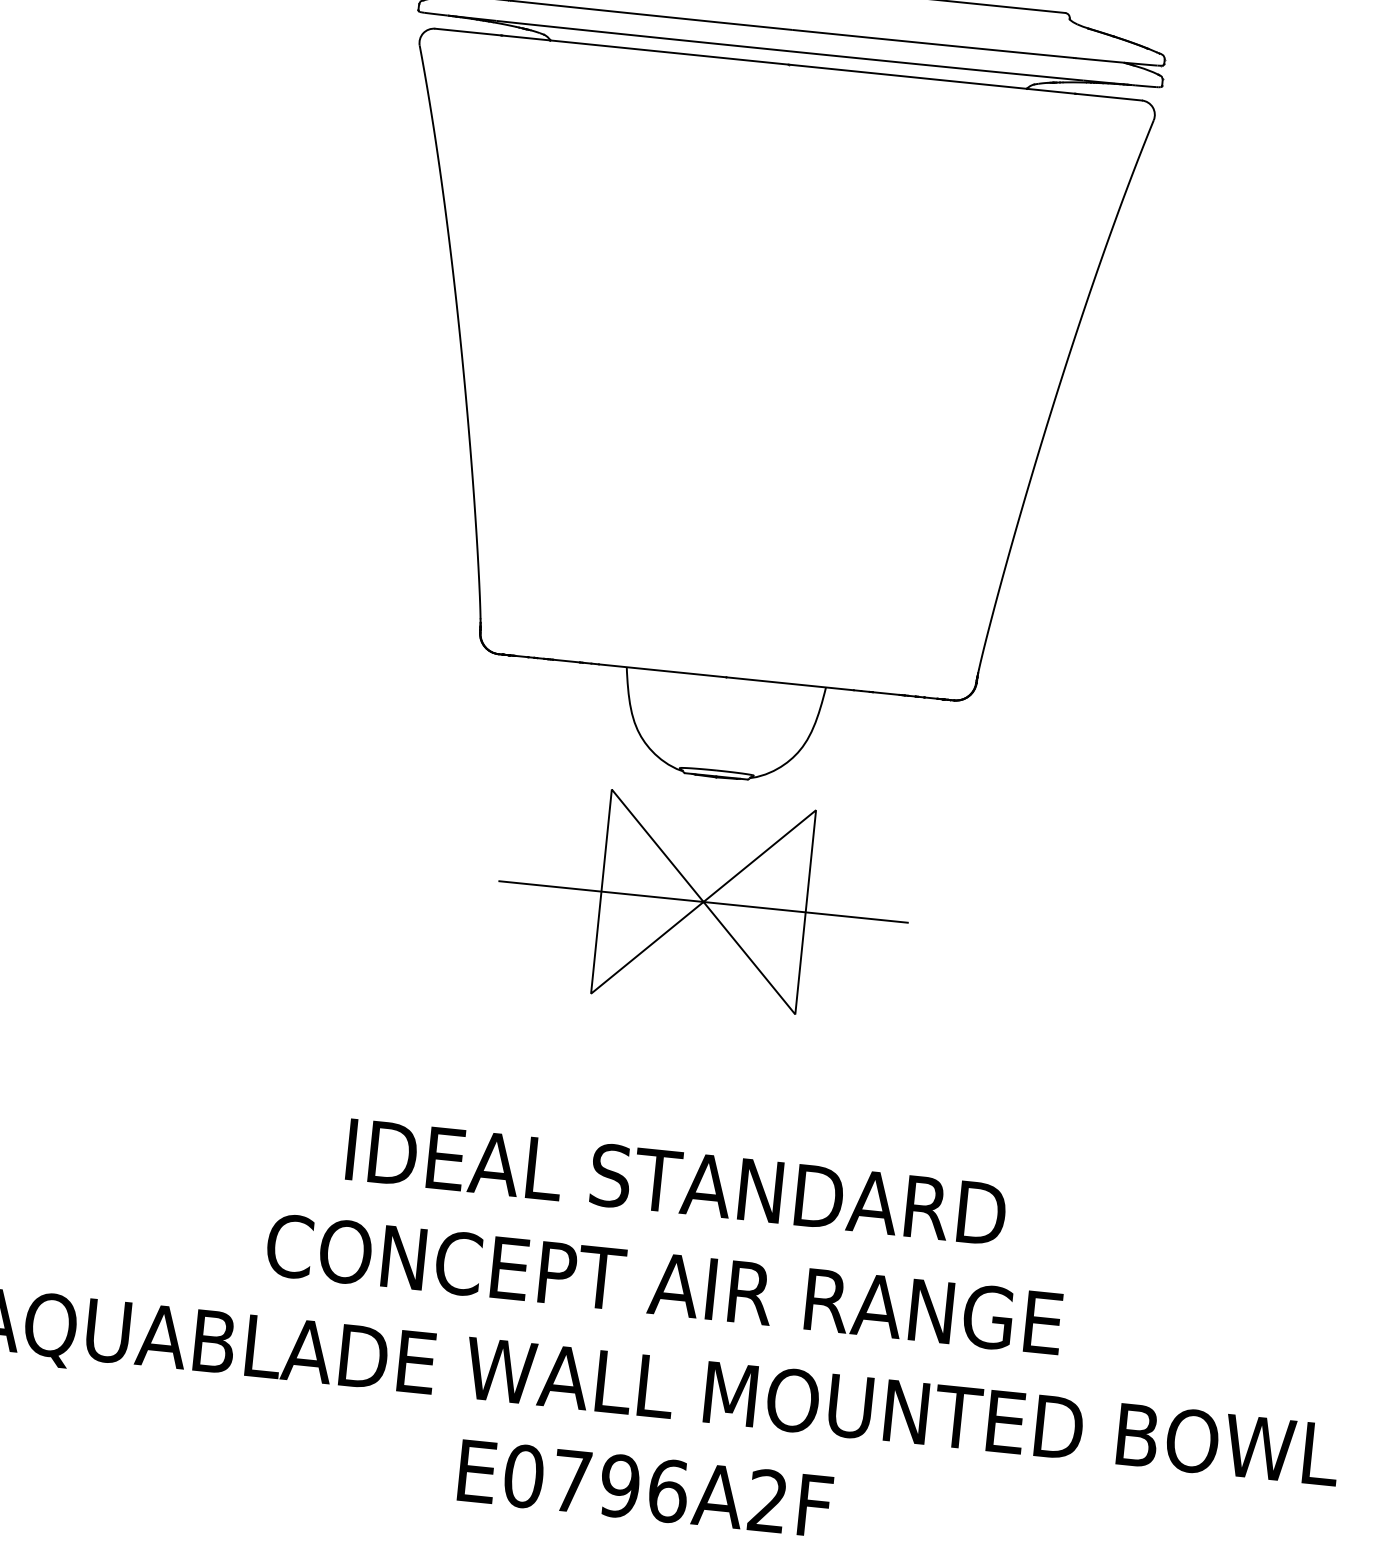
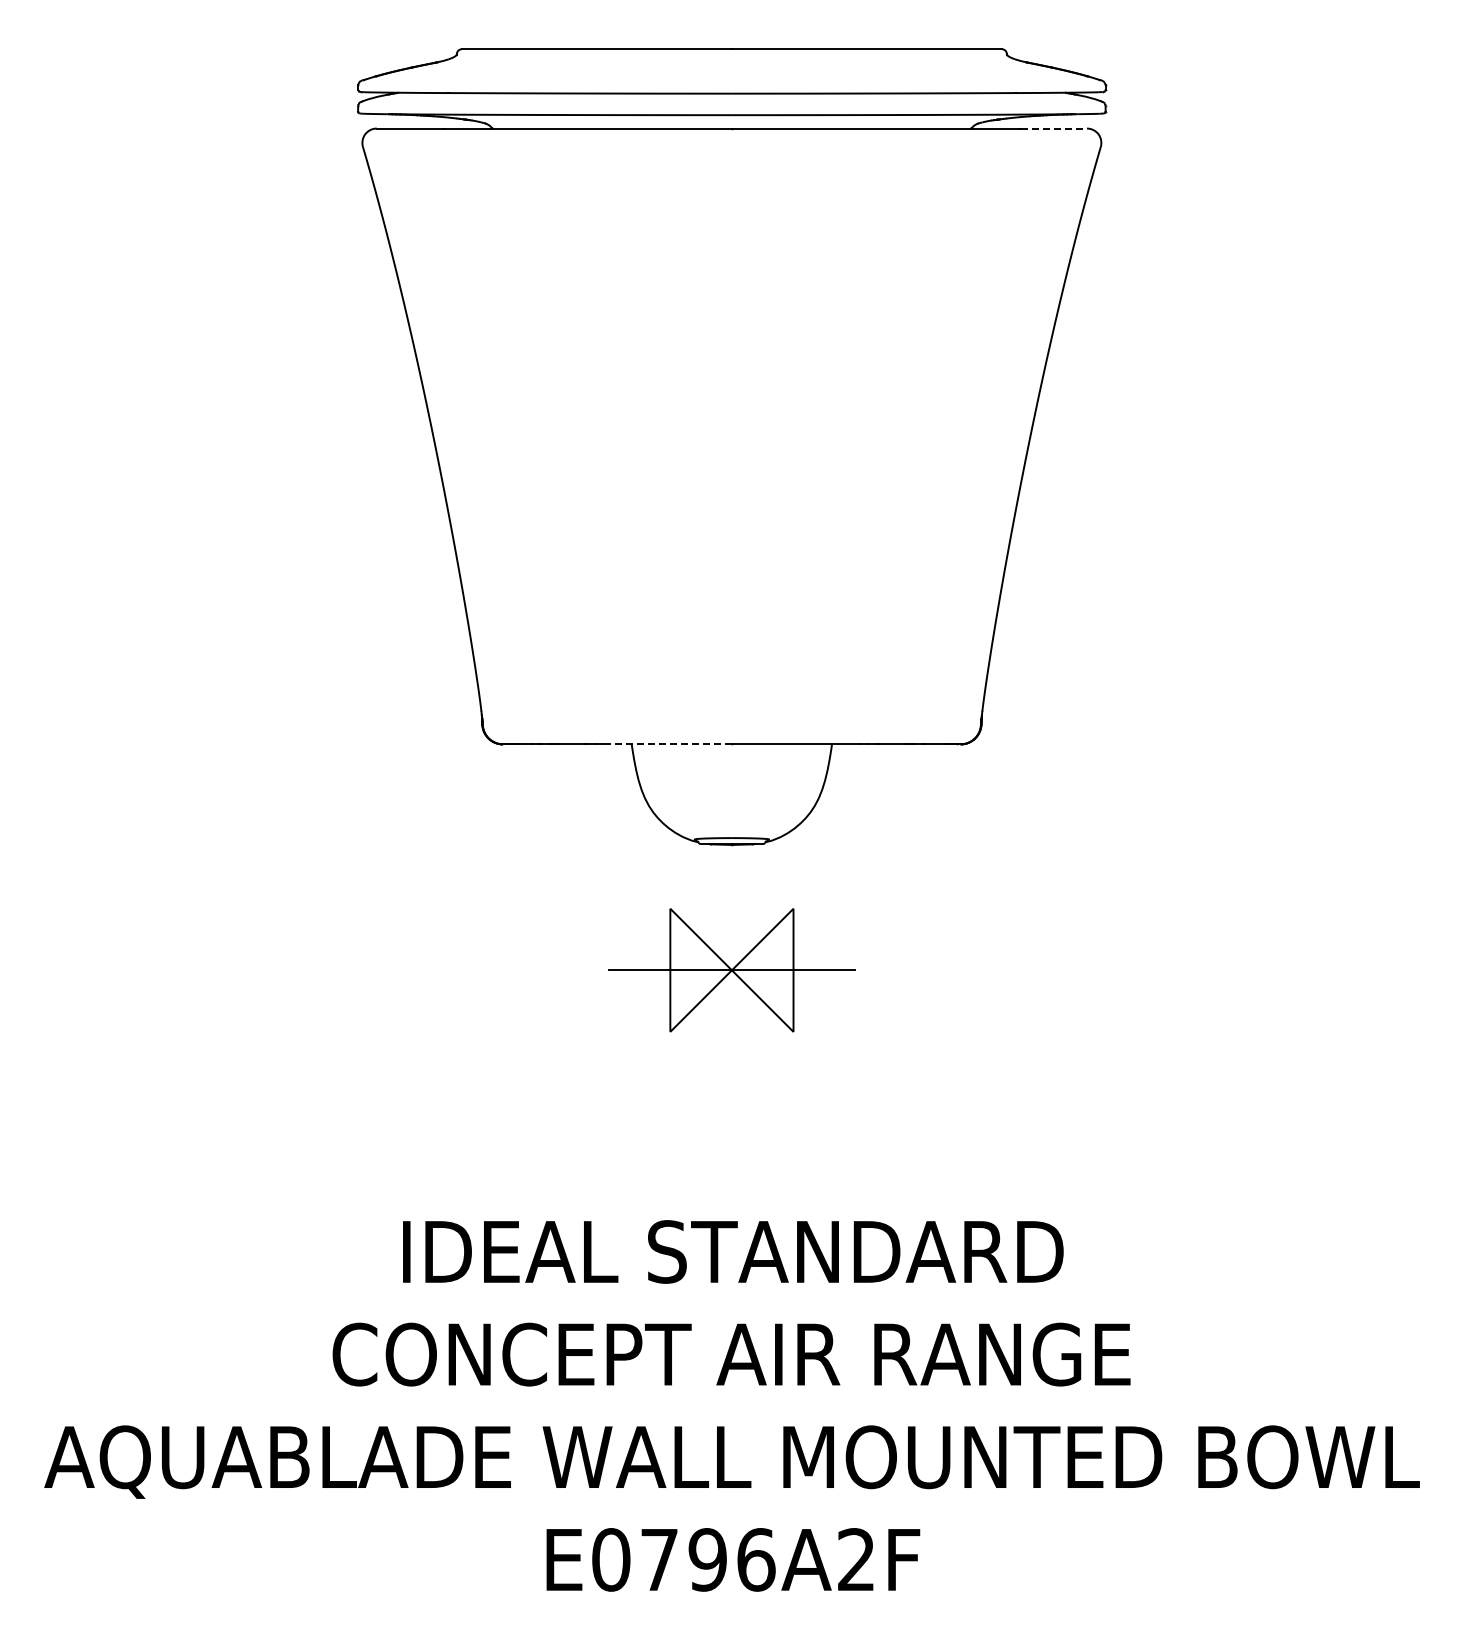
line: (1109, 97) -> (1054, 128), solid -> dashed
line: (663, 671) -> (668, 744), solid -> dashed
part: (703, 902) -> (731, 970), size x0.6

